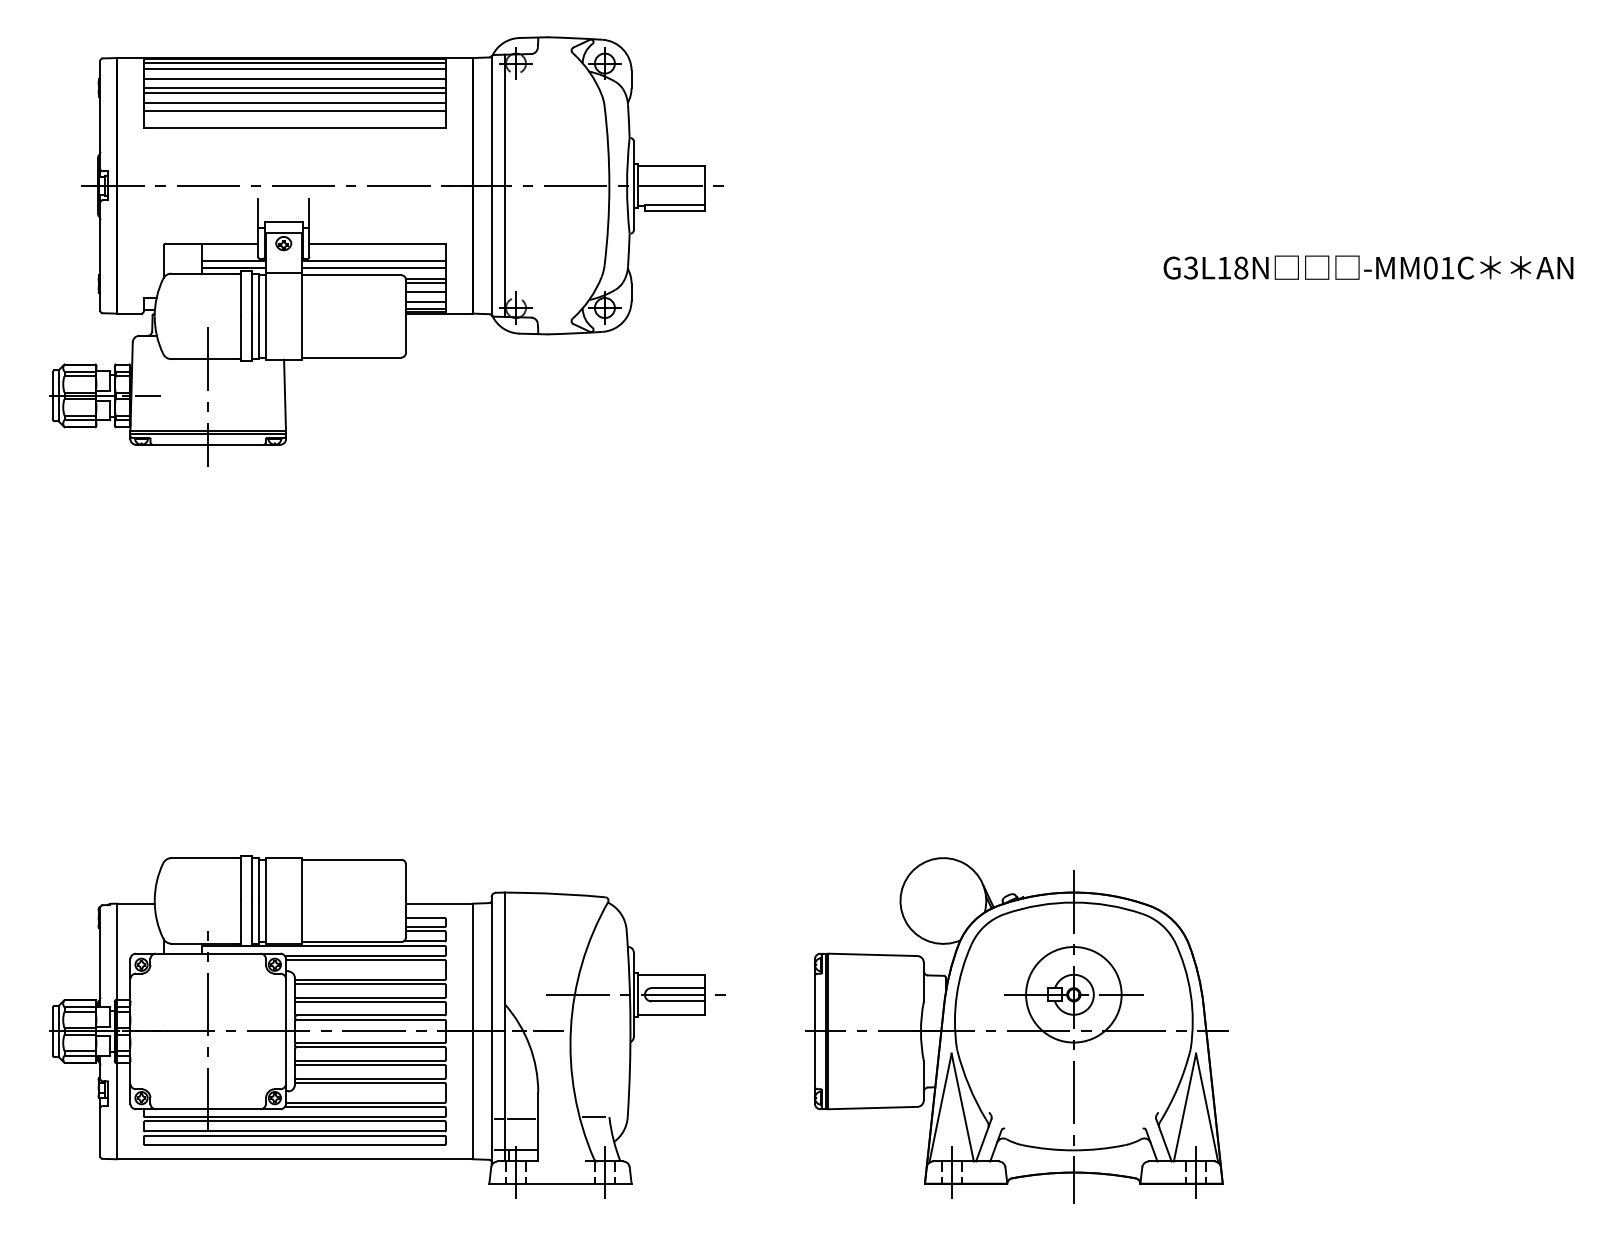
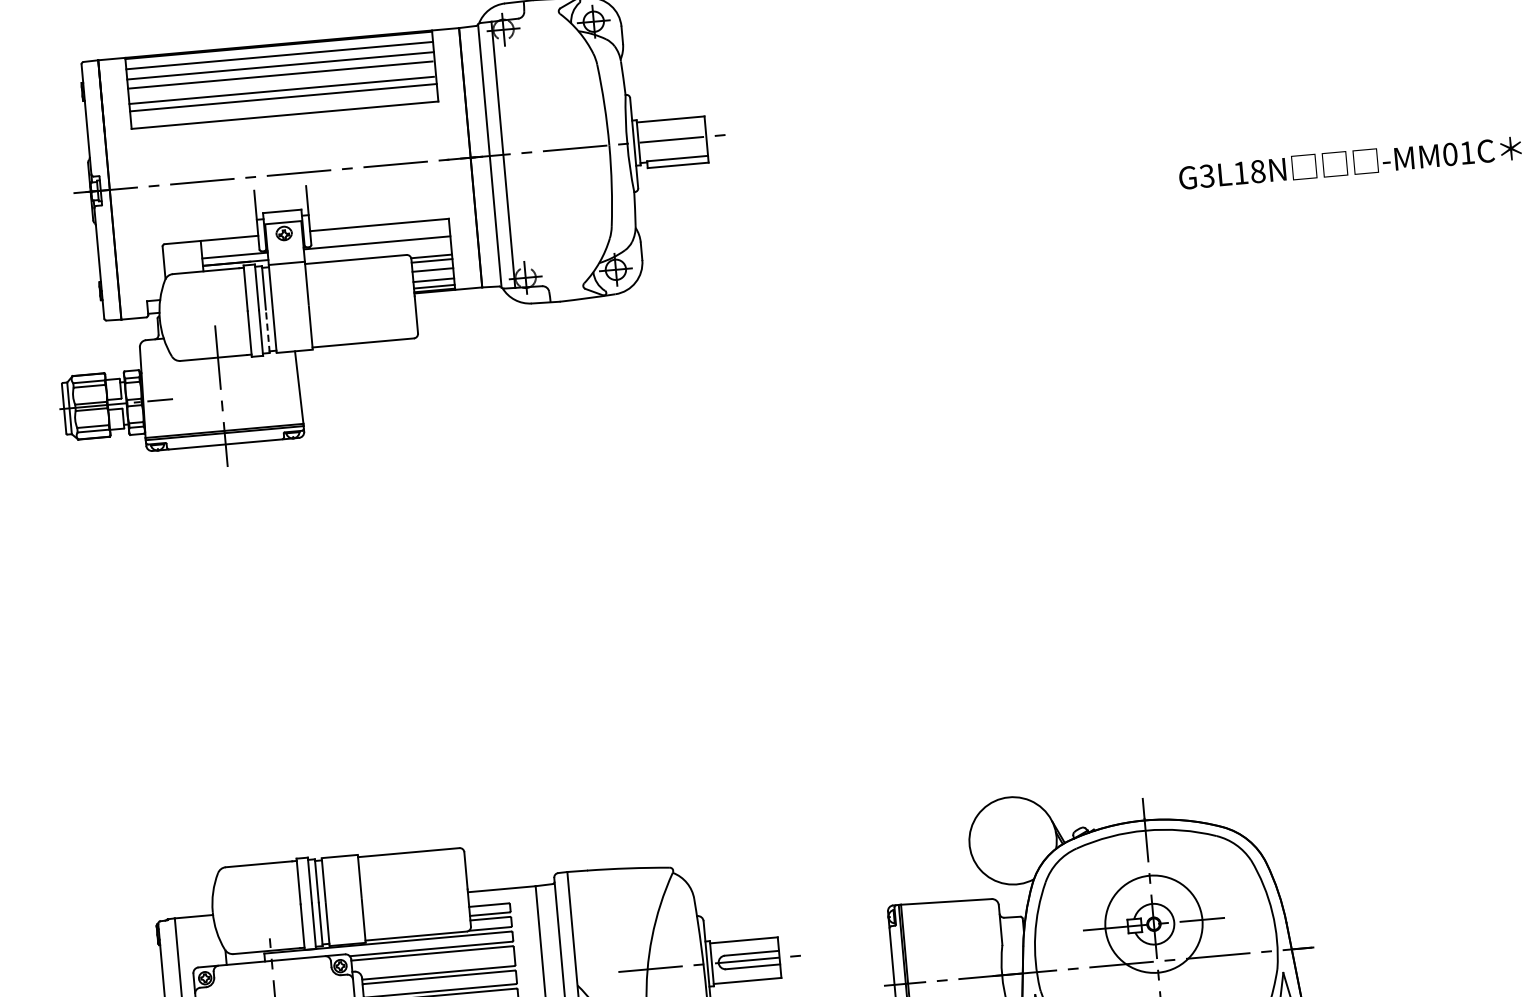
line: (294, 62) -> (278, 48), removed
line: (294, 92) -> (281, 79), removed
line: (373, 268) -> (377, 250), removed
line: (259, 337) -> (268, 330), solid -> dashed

